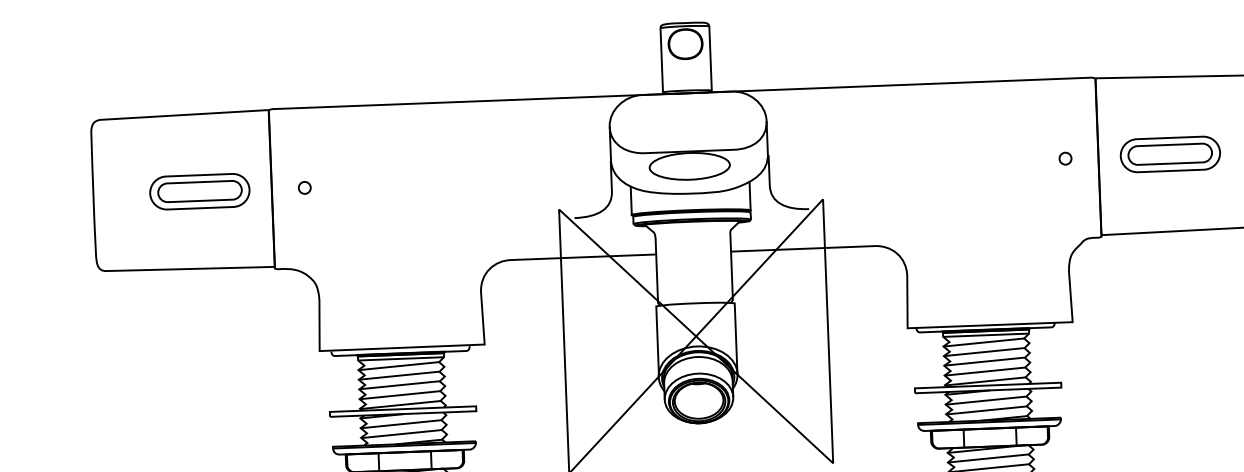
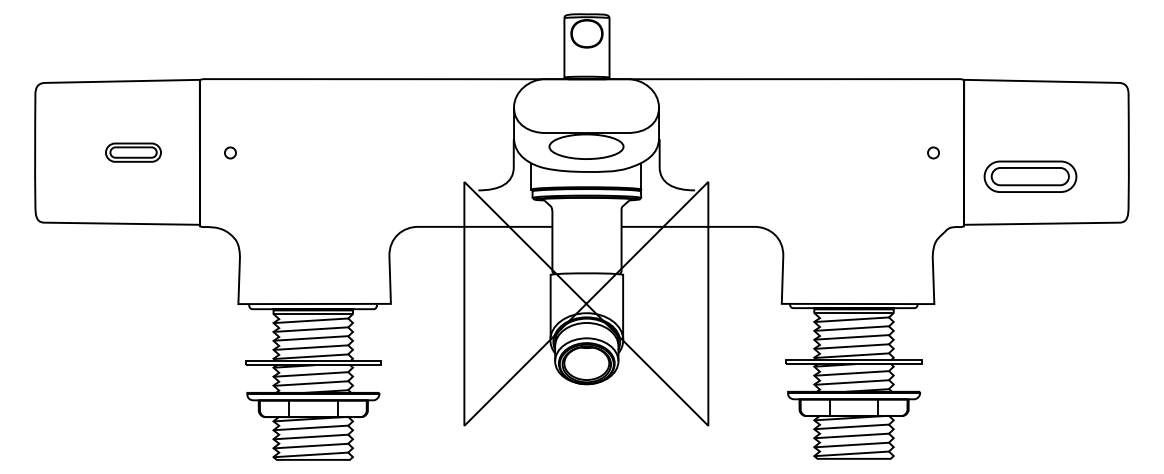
part: (1170, 154) -> (1030, 176), moved
part: (199, 191) -> (133, 152), size x0.6

